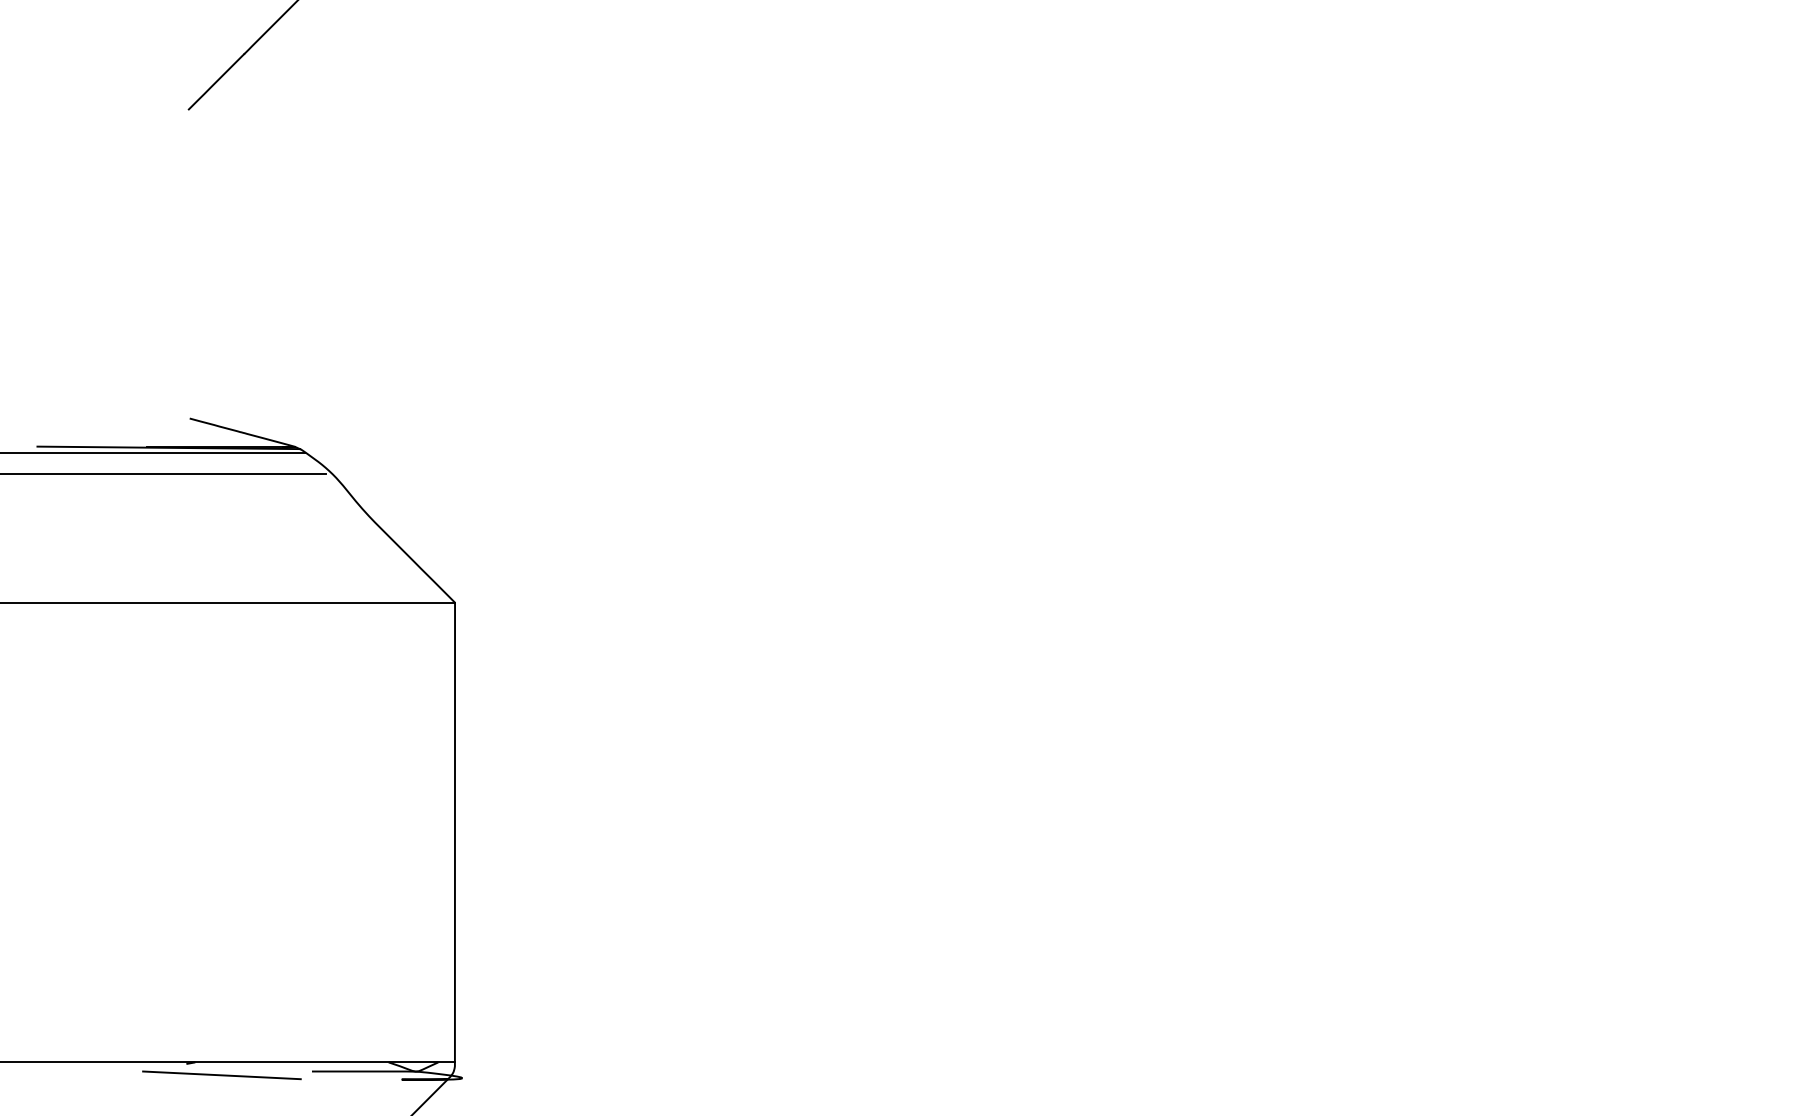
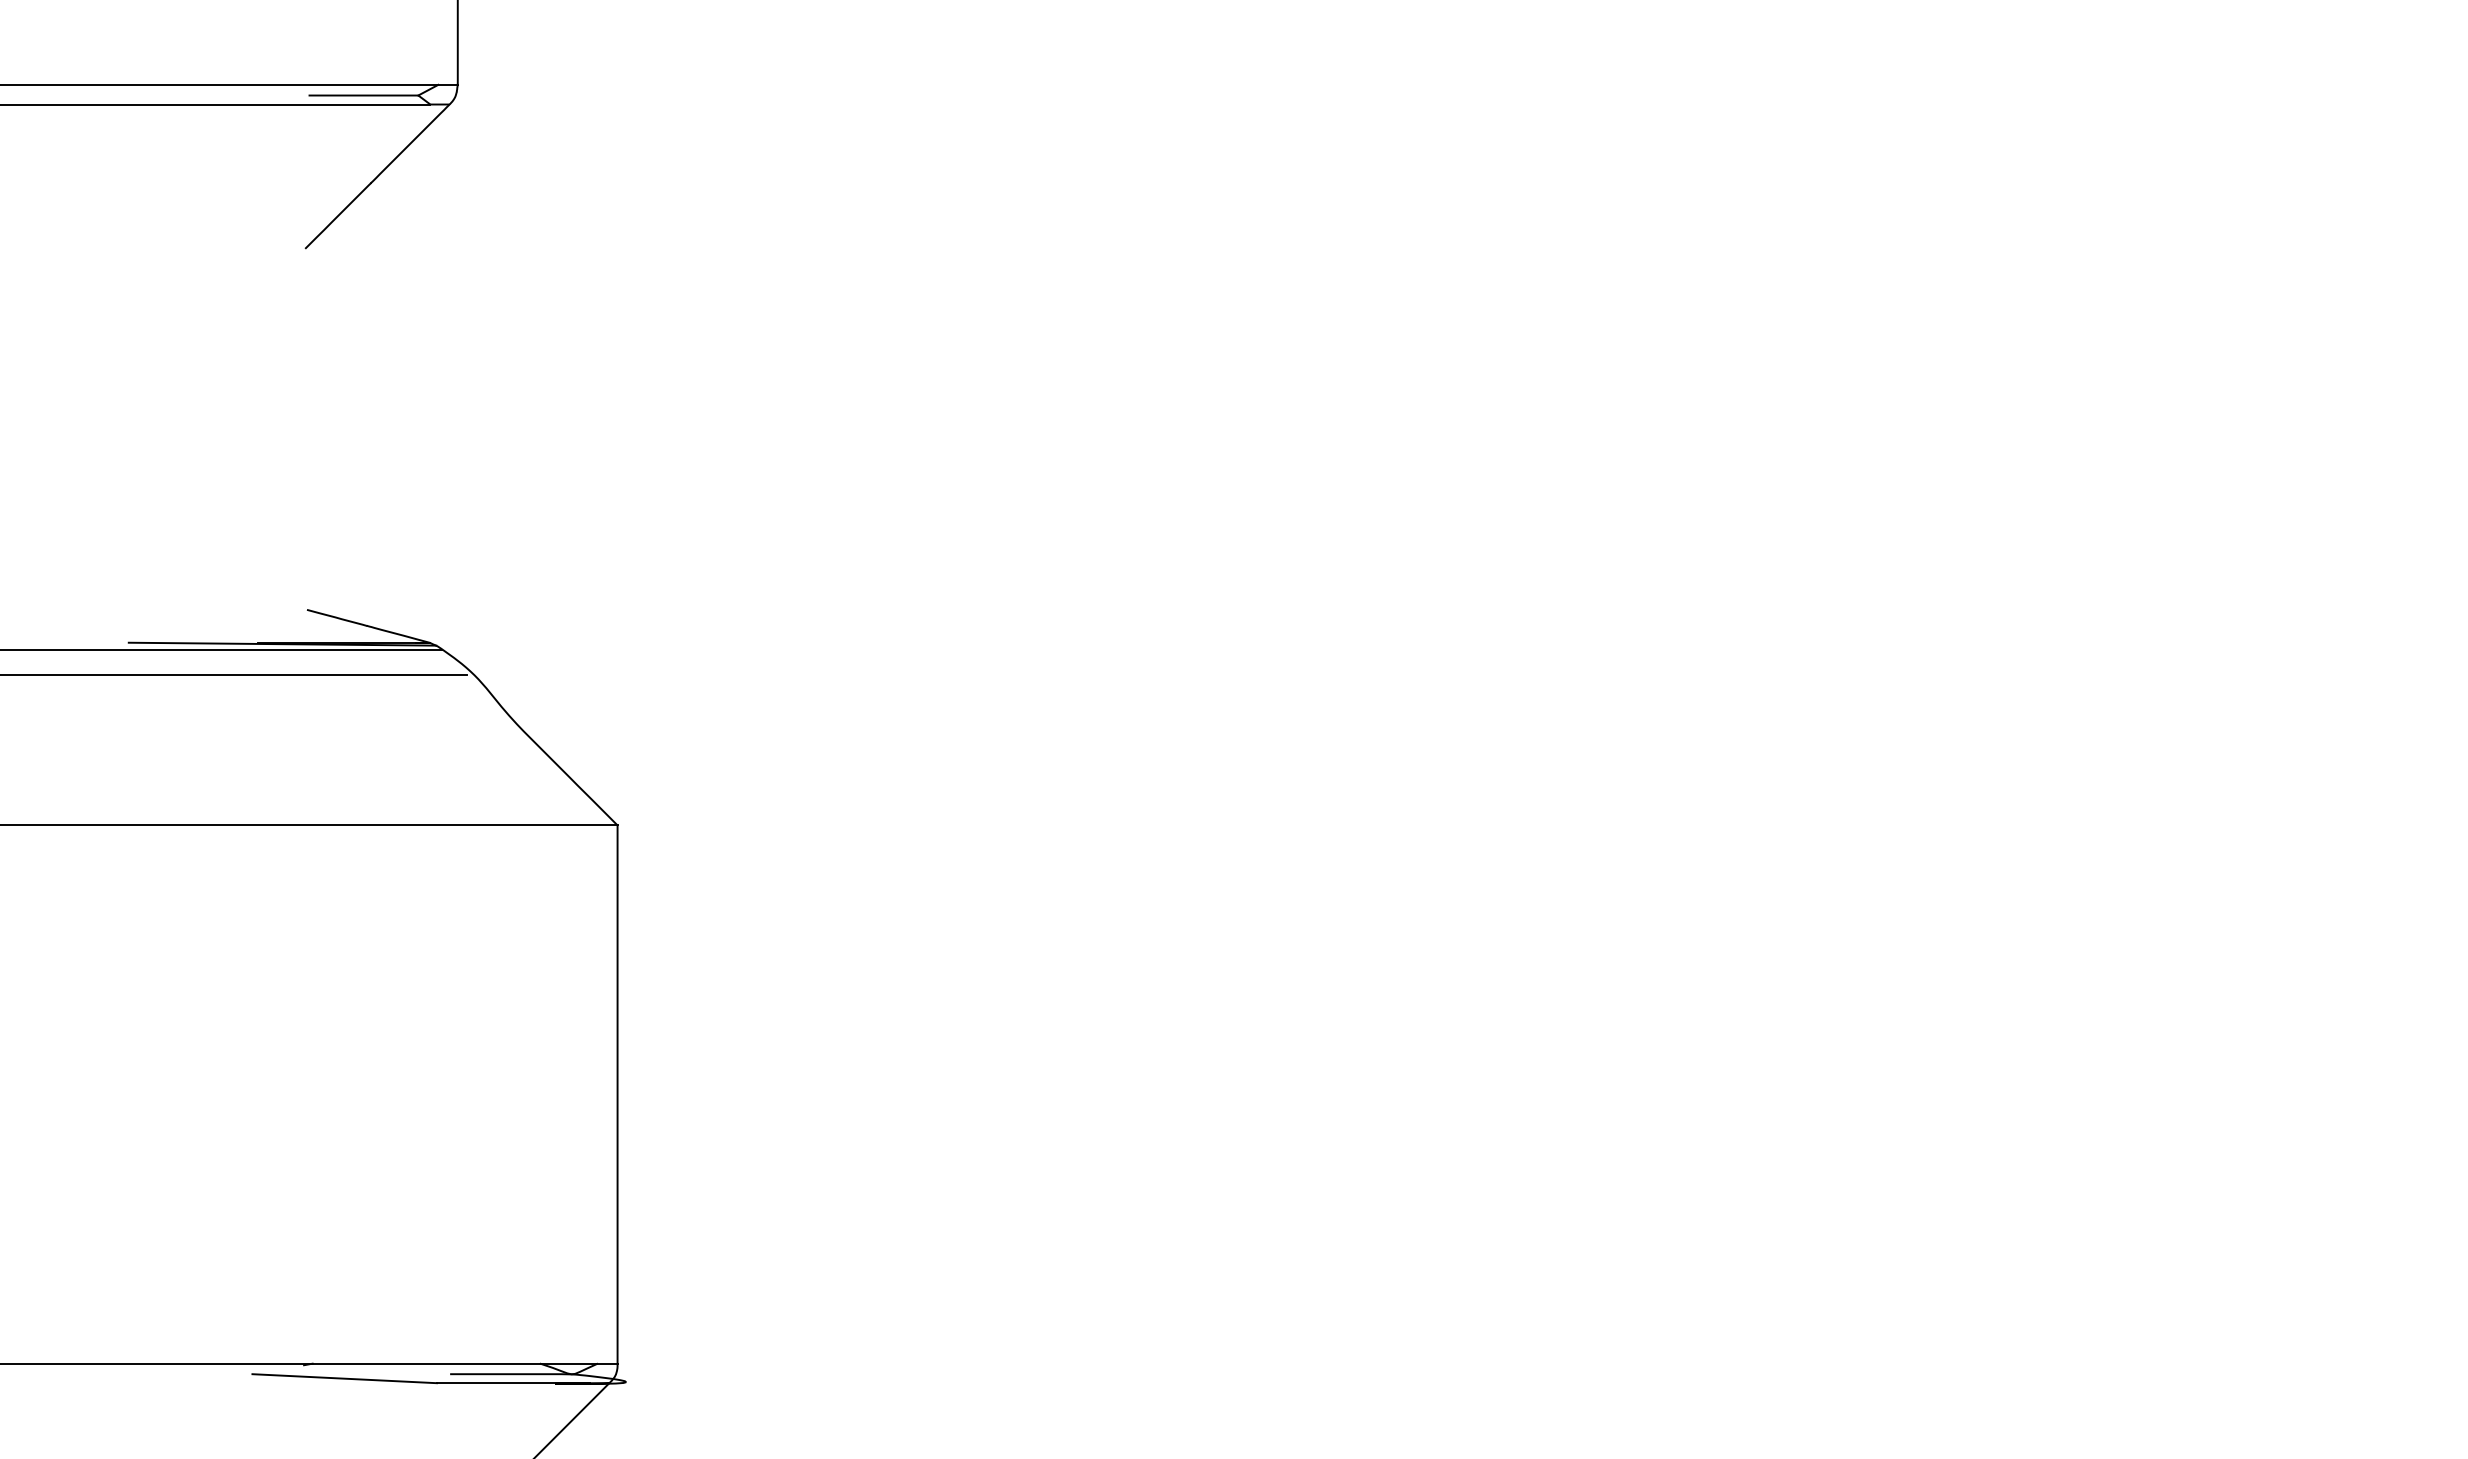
line: (366, 1079) -> (513, 1383), added

